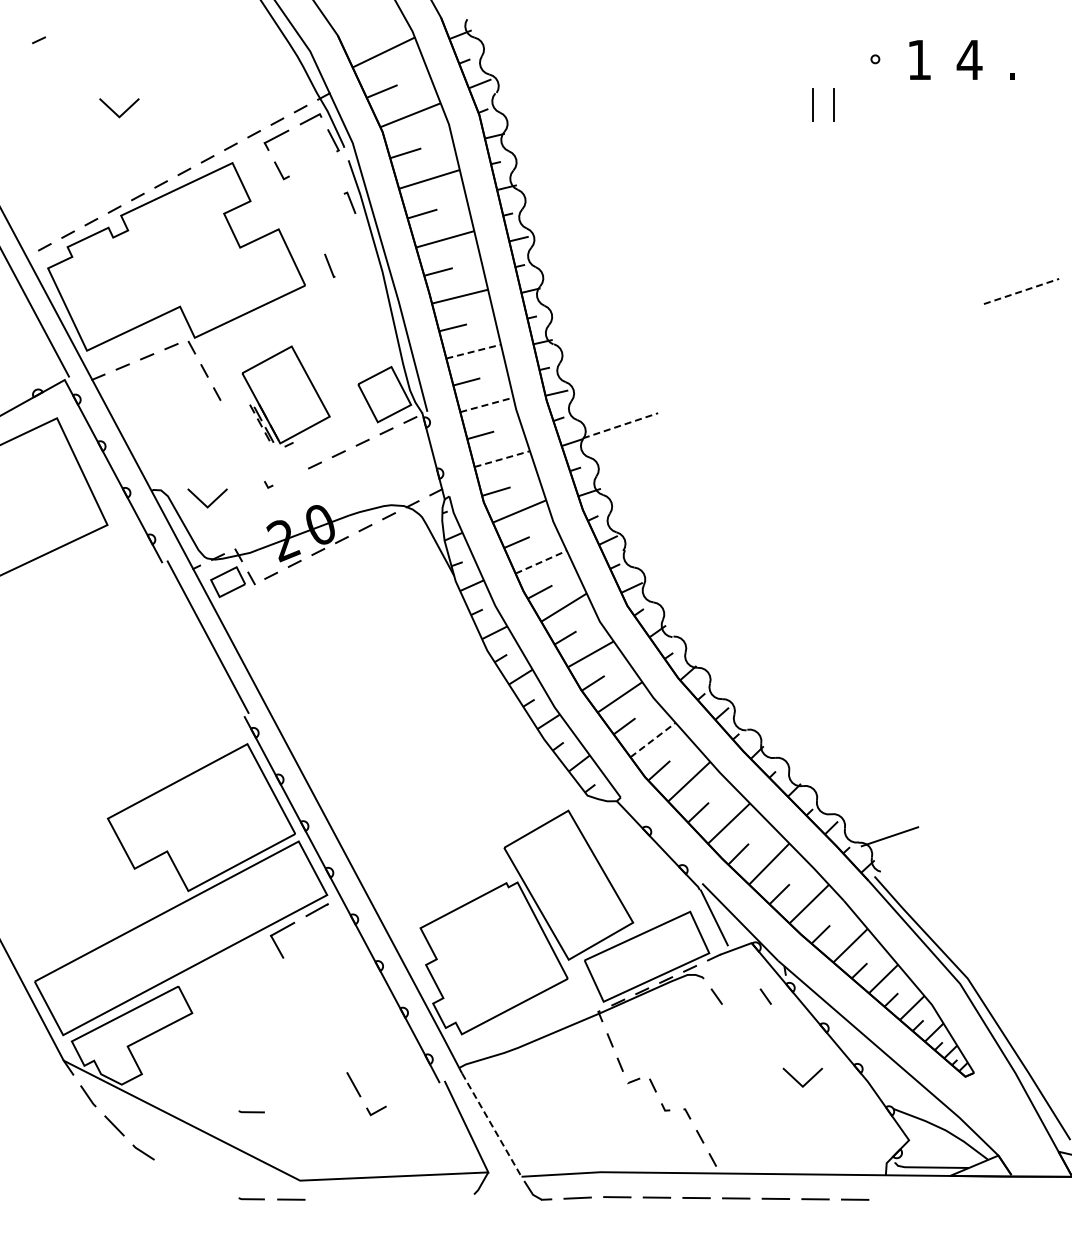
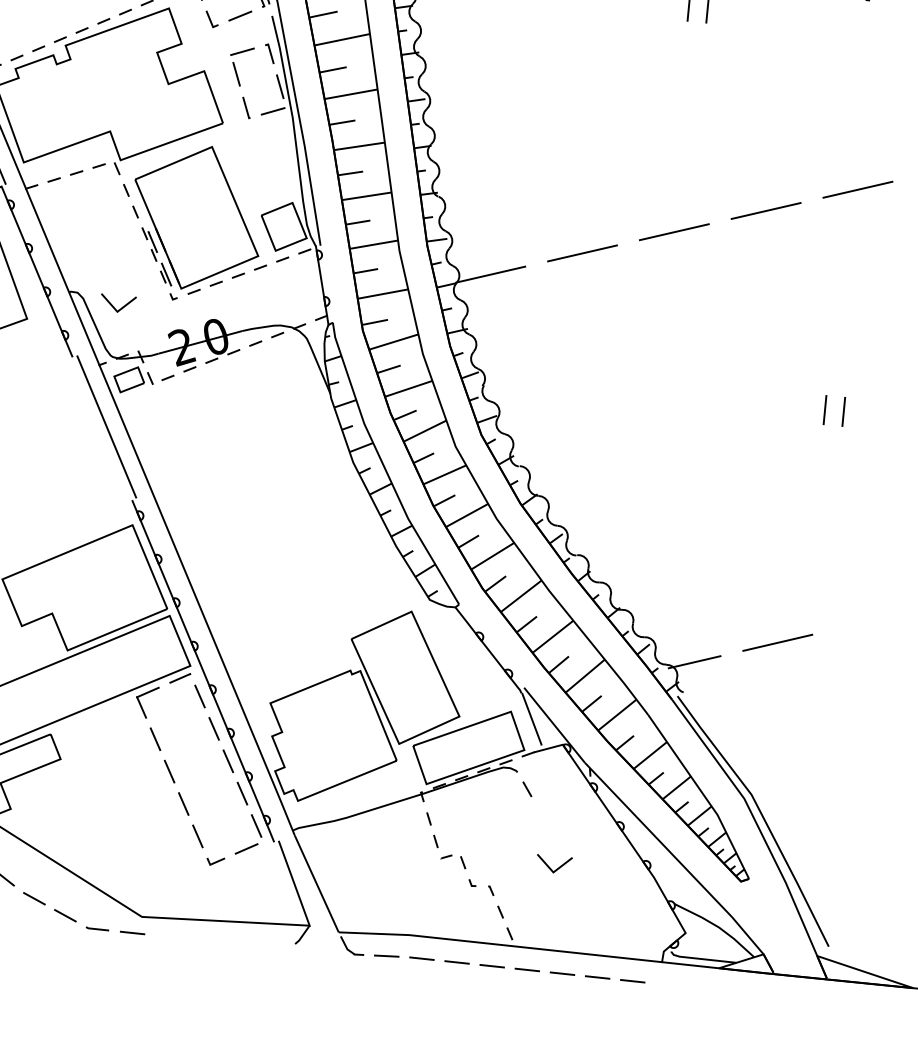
line: (312, 163) -> (239, 15), added
line: (319, 203) -> (242, 51), added
line: (315, 229) -> (236, 74), added
line: (365, 238) -> (280, 86), added
line: (359, 266) -> (272, 111), added
line: (1021, 291) -> (857, 189), dashed -> solid
line: (920, 324) -> (765, 210), added
line: (474, 351) -> (367, 196), dashed -> solid
line: (820, 358) -> (673, 232), added
line: (720, 391) -> (582, 252), added
part: (285, 396) -> (196, 220), size x1.67
line: (486, 404) -> (373, 244), dashed -> solid
line: (620, 425) -> (490, 274), dashed -> solid
line: (502, 459) -> (383, 294), dashed -> solid
line: (1008, 541) -> (824, 410), added
line: (1029, 541) -> (843, 412), added
line: (541, 561) -> (409, 388), dashed -> solid
line: (653, 739) -> (493, 555), dashed -> solid
line: (980, 805) -> (777, 642), added
line: (340, 927) -> (199, 695), added
line: (360, 962) -> (214, 728), added
line: (295, 980) -> (154, 738), added
line: (765, 996) -> (570, 793), removed
line: (379, 997) -> (228, 761), added
line: (314, 1014) -> (168, 770), added
line: (398, 1031) -> (242, 793), added
line: (334, 1049) -> (183, 803), added
line: (417, 1066) -> (255, 825), added
line: (798, 1081) -> (549, 867), moved
line: (409, 1093) -> (246, 848), added
line: (251, 1111) -> (104, 851), removed
line: (491, 1125) -> (316, 884), dashed -> solid
line: (177, 1171) -> (34, 898), added
line: (214, 1187) -> (65, 915), added

